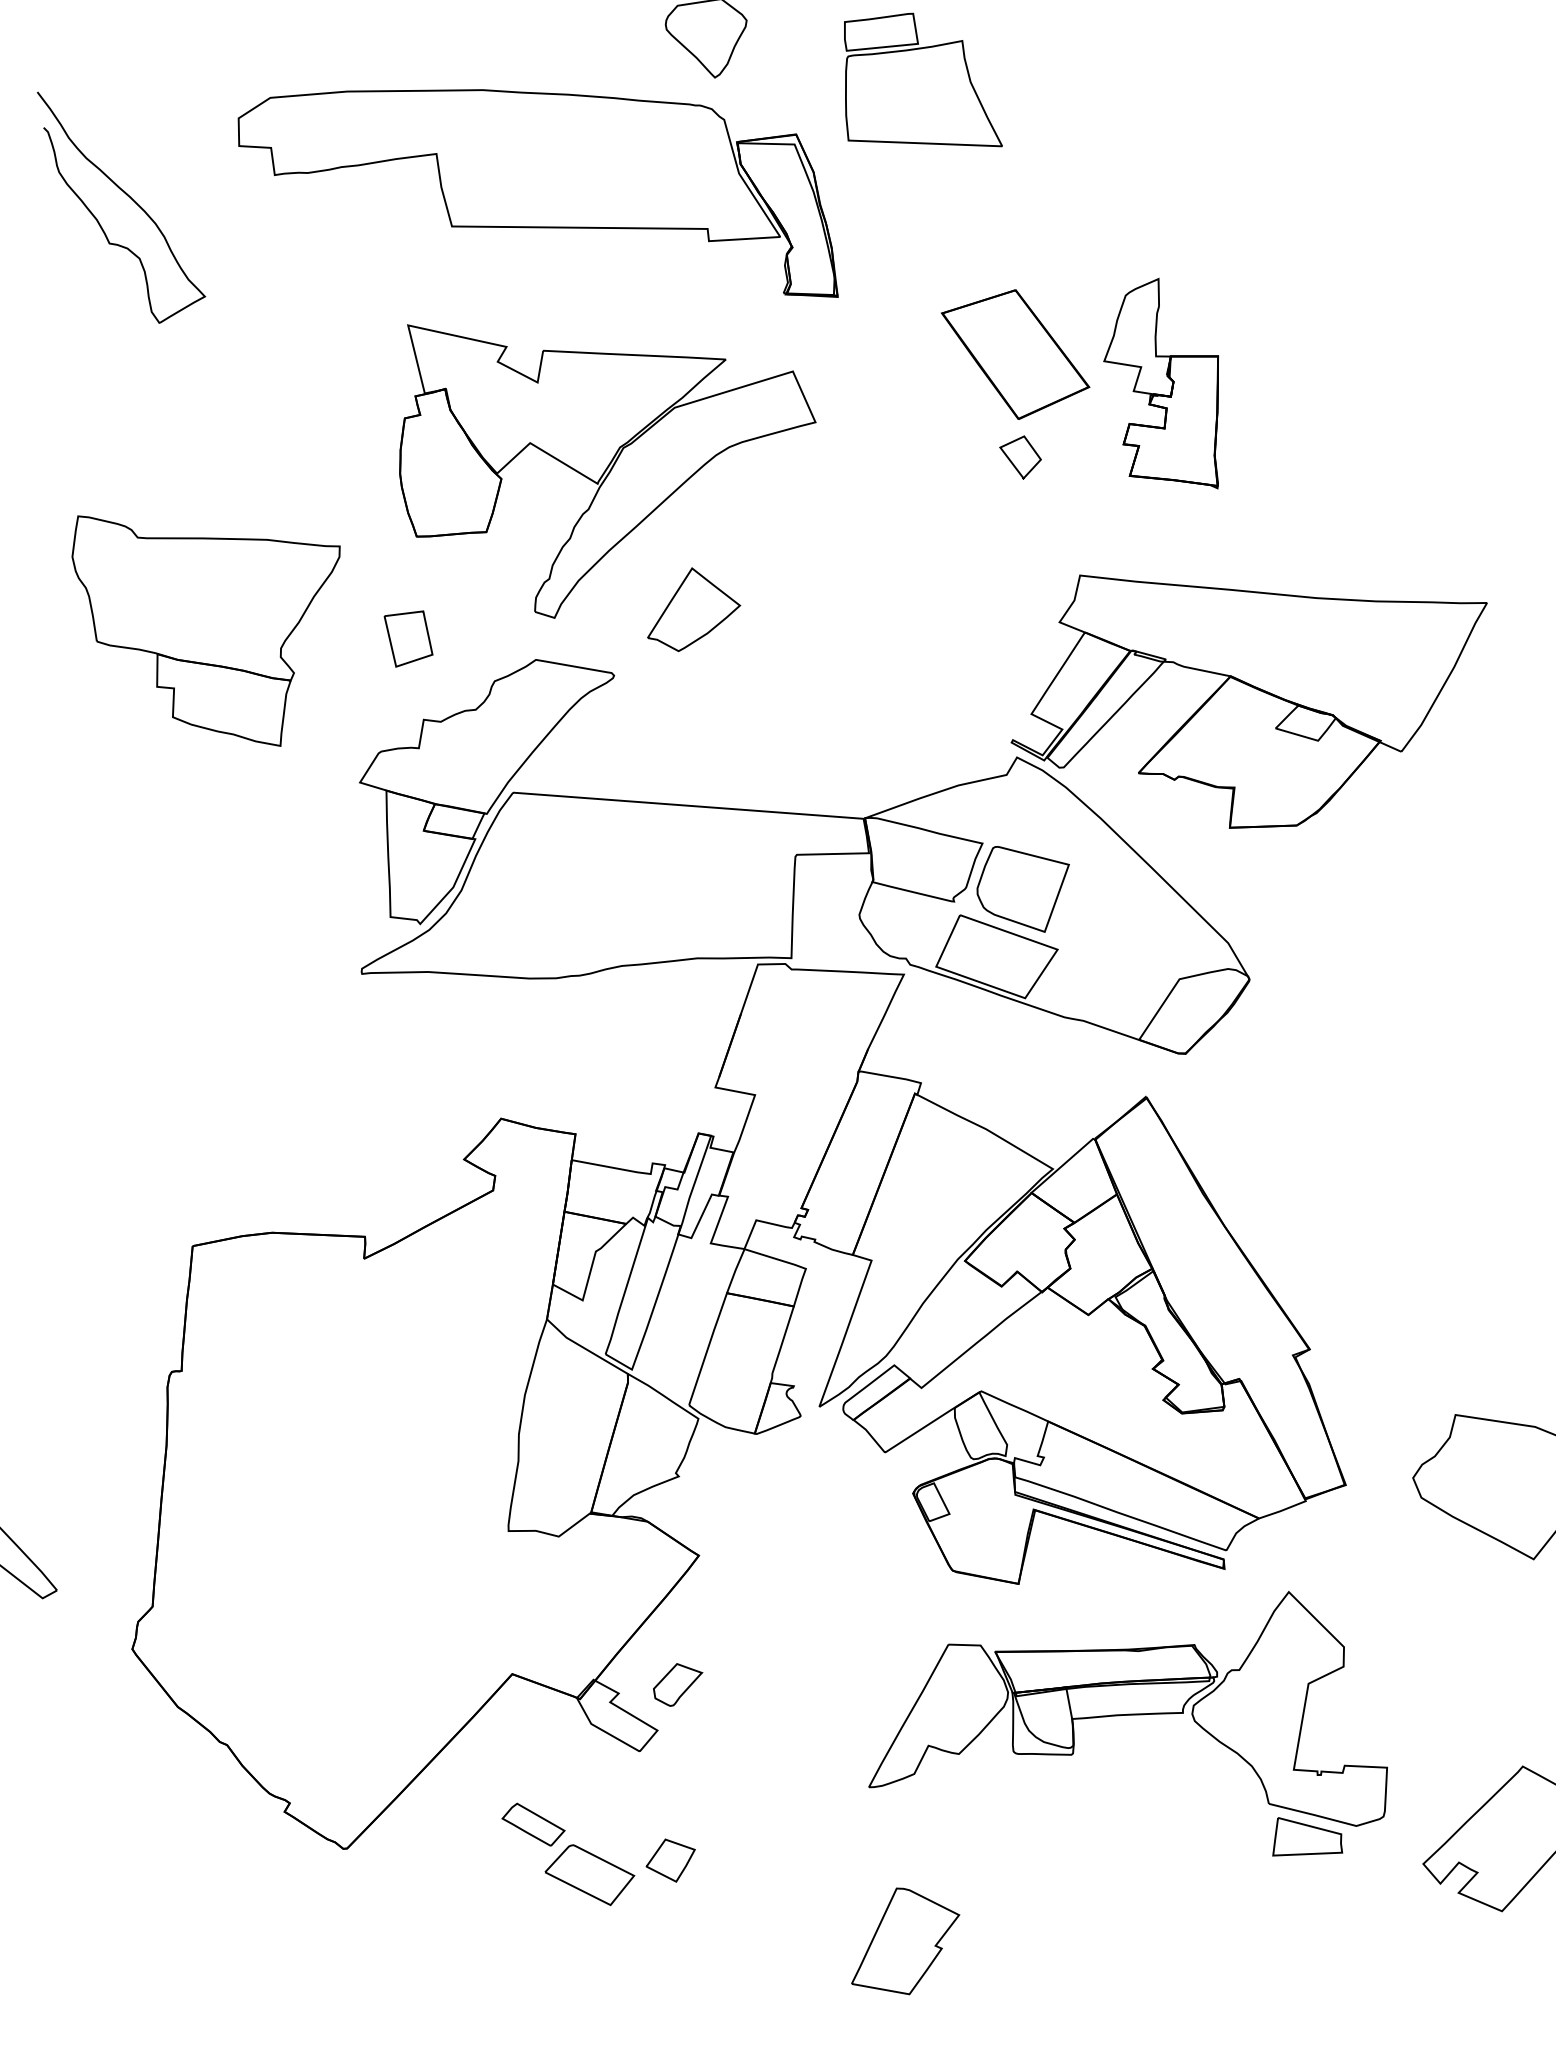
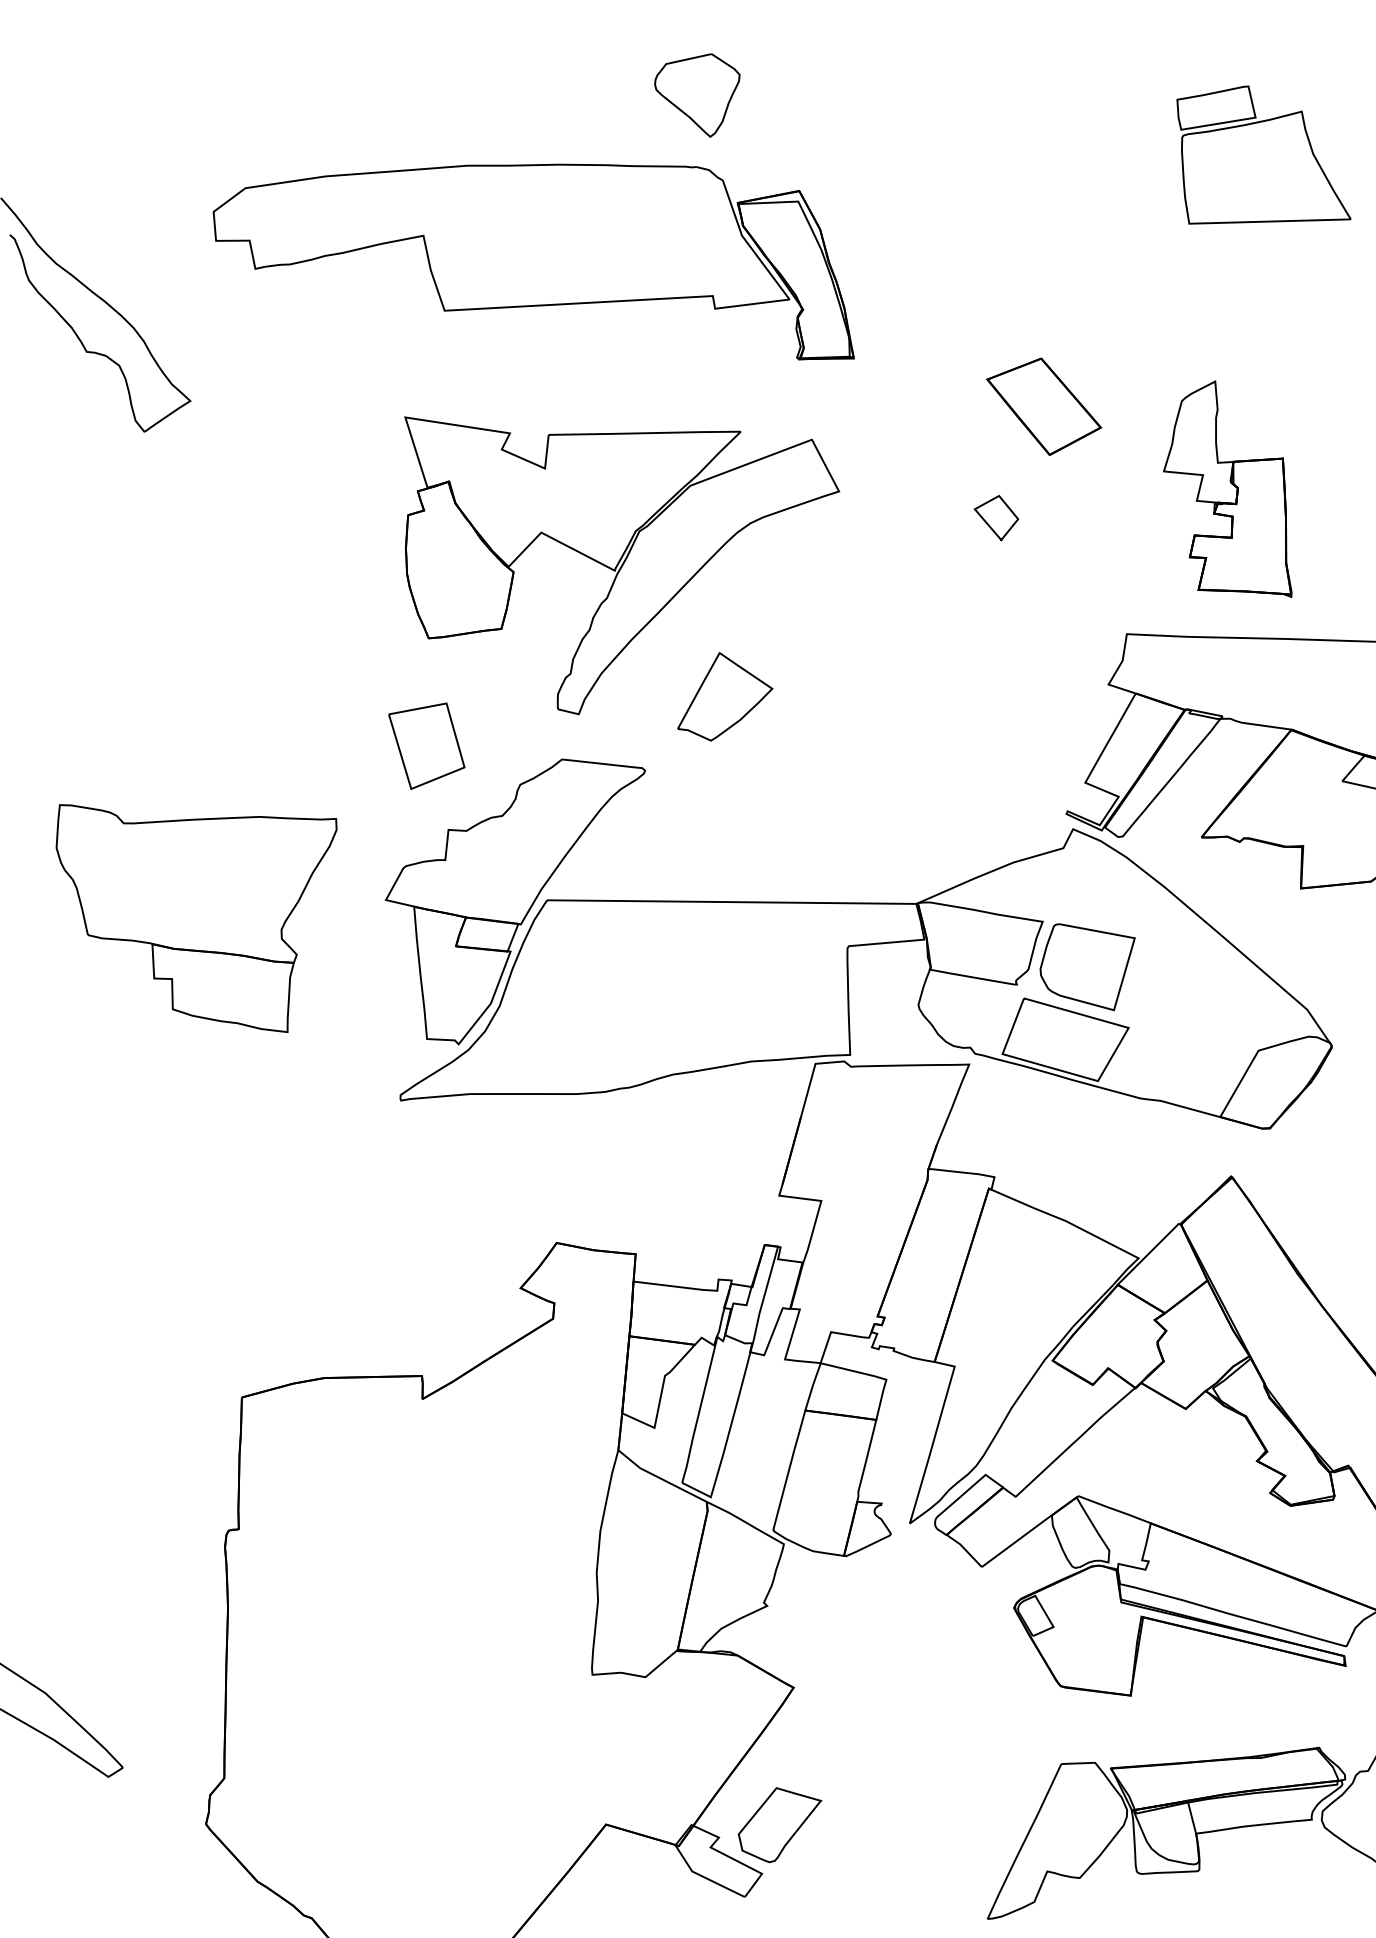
part: (923, 79) -> (1263, 154), moved
part: (1015, 354) -> (1044, 406), size x0.71
part: (1160, 383) -> (1224, 490), moved
part: (1020, 457) -> (996, 518), moved
part: (205, 630) -> (201, 916), moved
part: (408, 638) -> (426, 745), size x1.43
part: (677, 1684) -> (779, 1824), size x1.67

